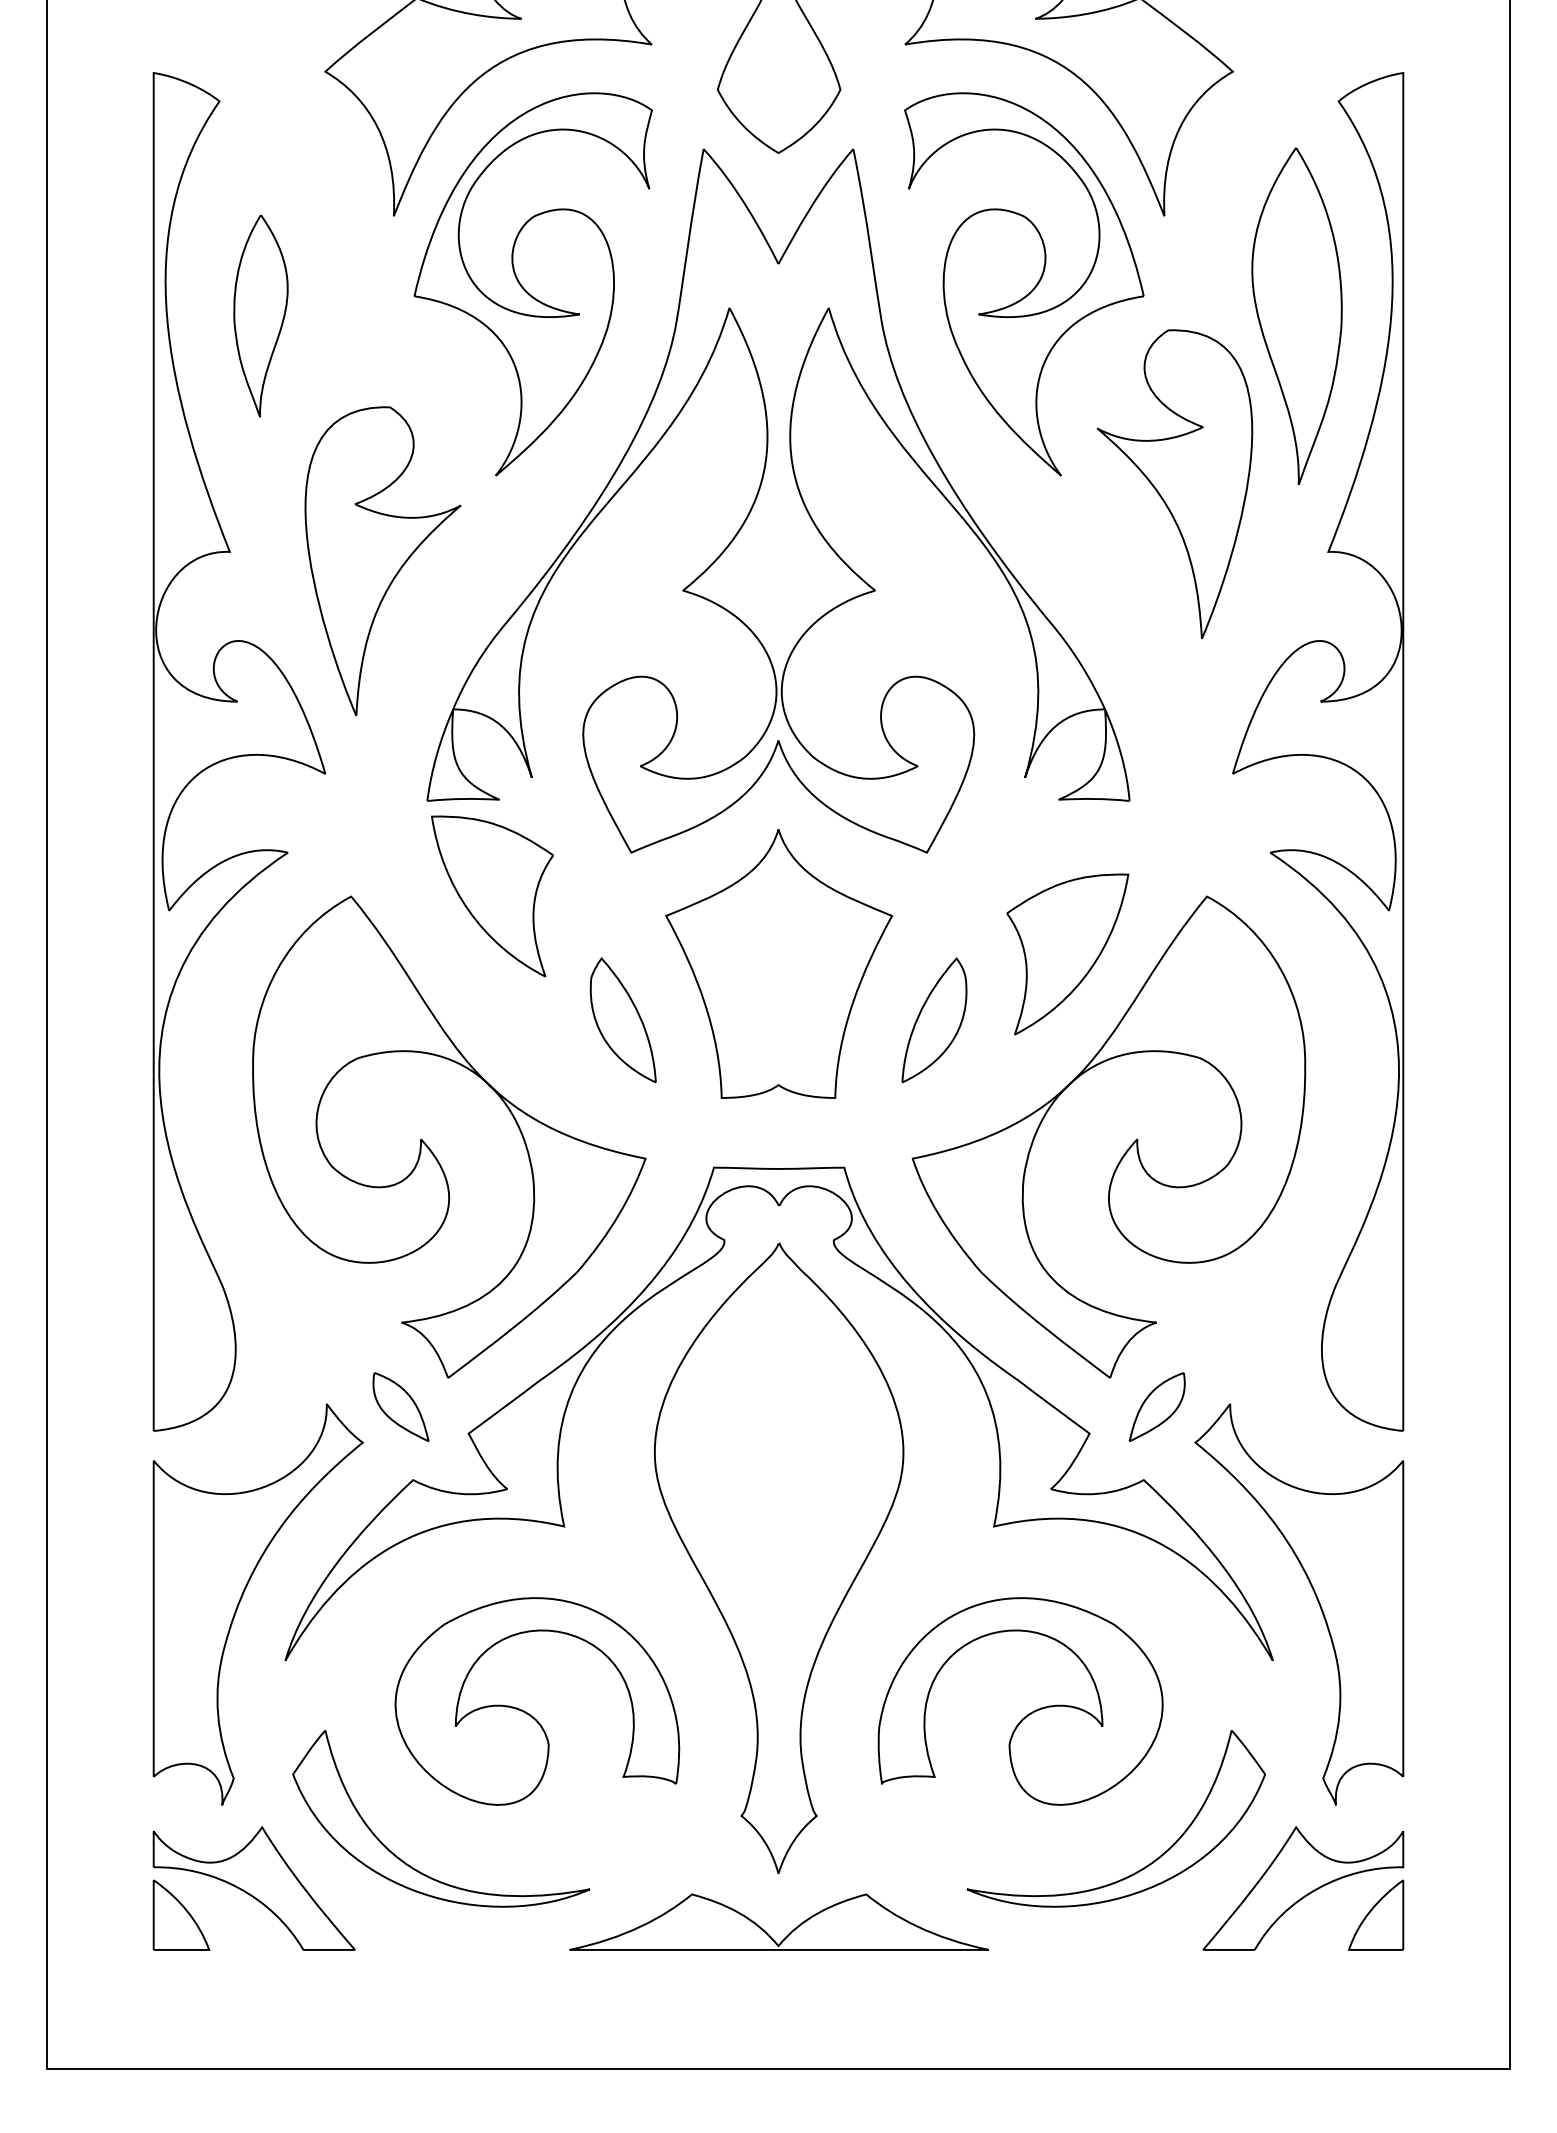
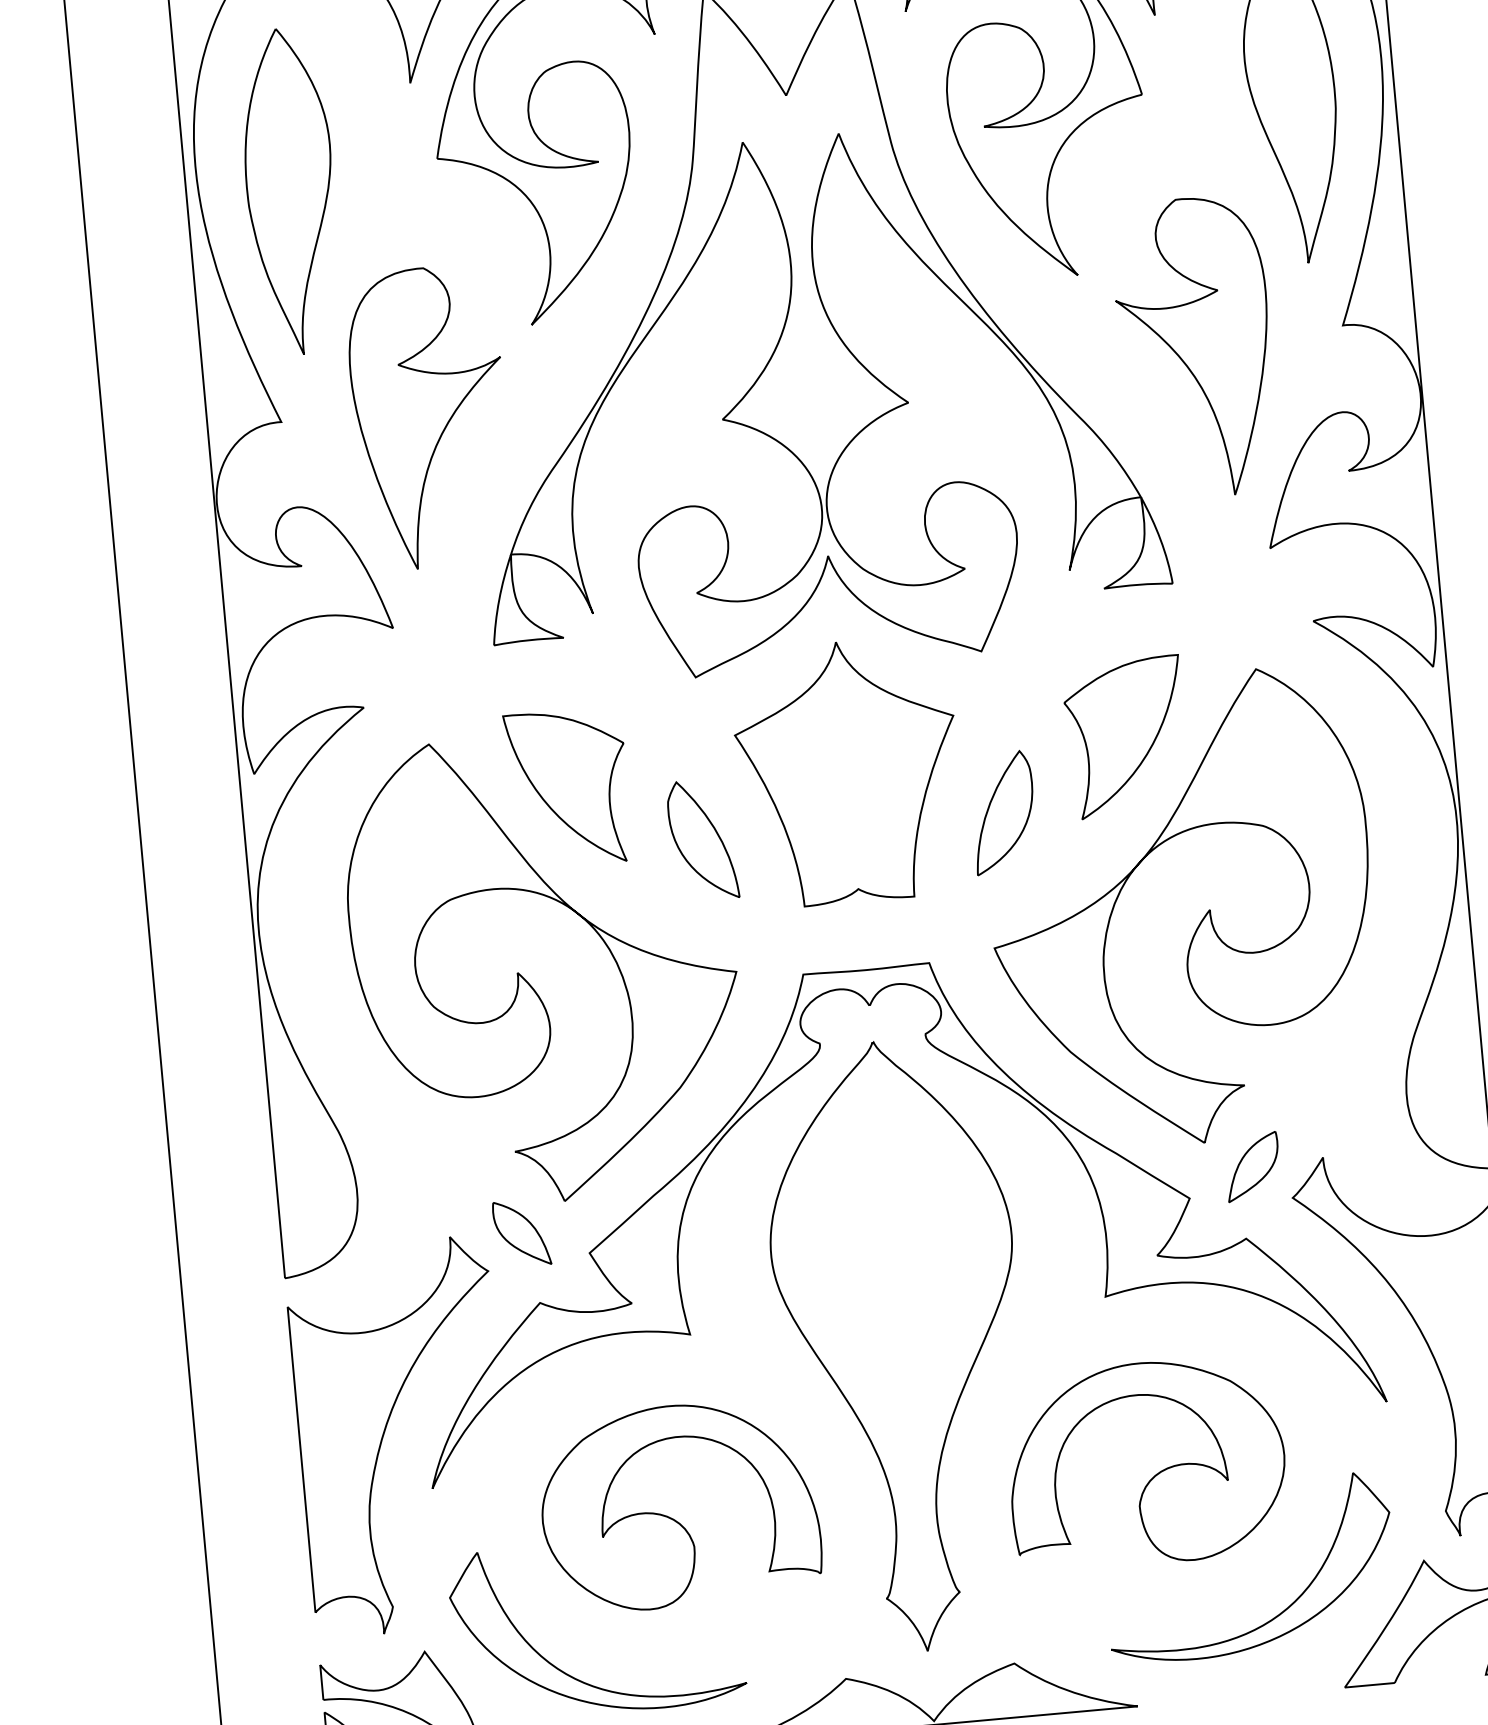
part: (260, 315) -> (290, 190), size x1.67
part: (1175, 484) -> (1196, 348), moved
part: (492, 896) -> (568, 788), moved

